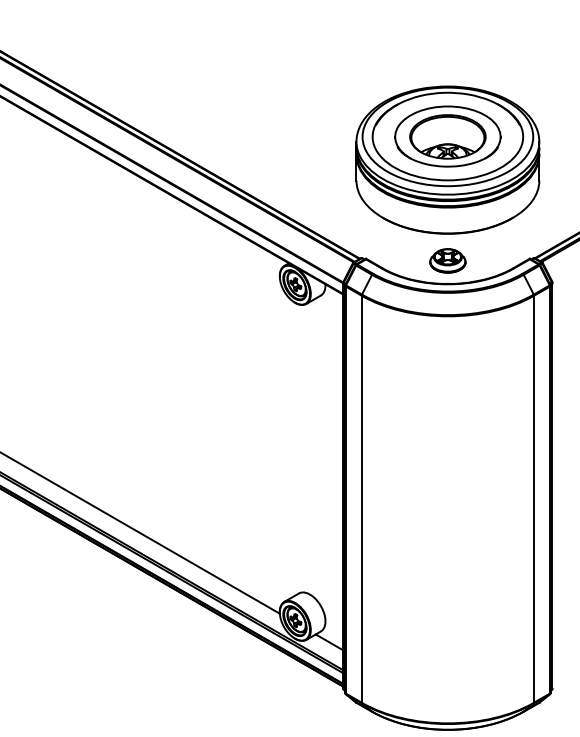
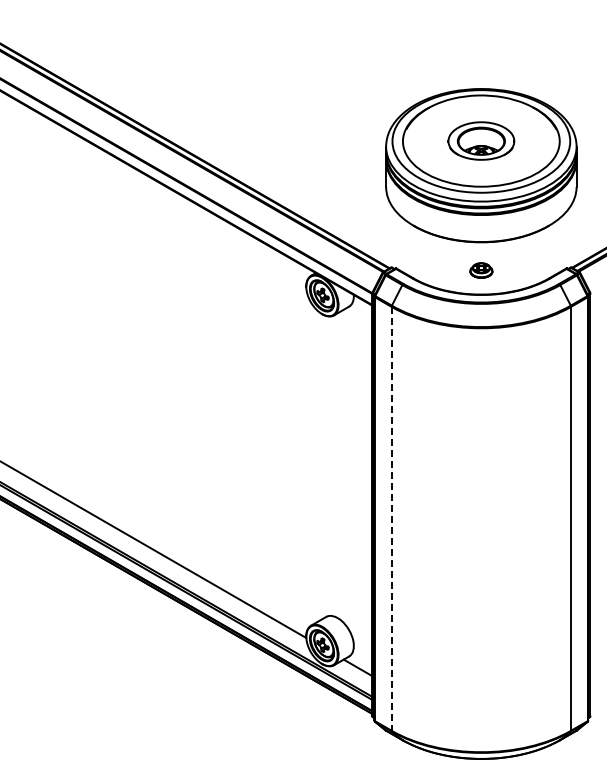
part: (448, 135) -> (481, 140), size x0.6
part: (448, 260) -> (481, 270), size x0.6
line: (361, 498) -> (391, 518), solid -> dashed

